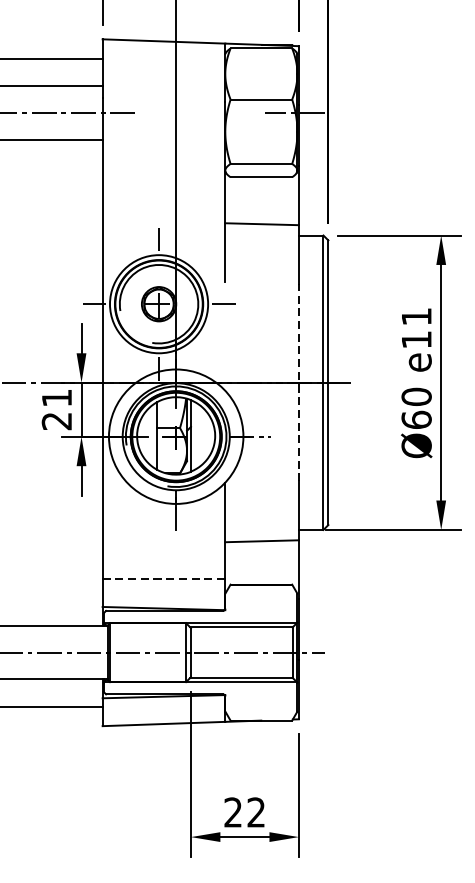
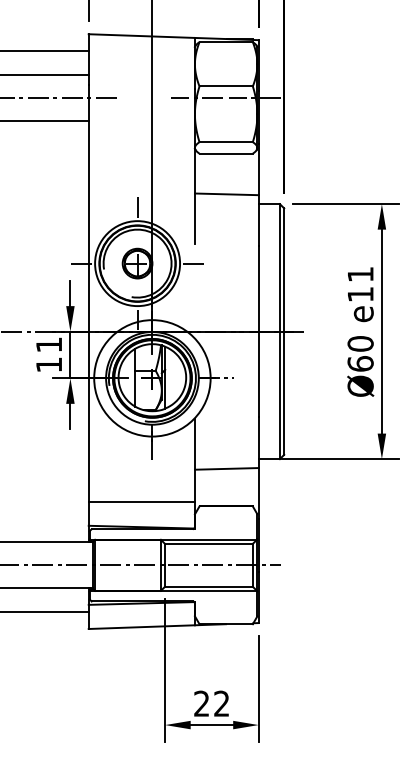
line: (228, 112) -> (197, 97), added
line: (298, 382) -> (258, 331), dashed -> solid
text: (56, 420) -> (48, 364), 21 -> 11
line: (164, 578) -> (142, 501), dashed -> solid

